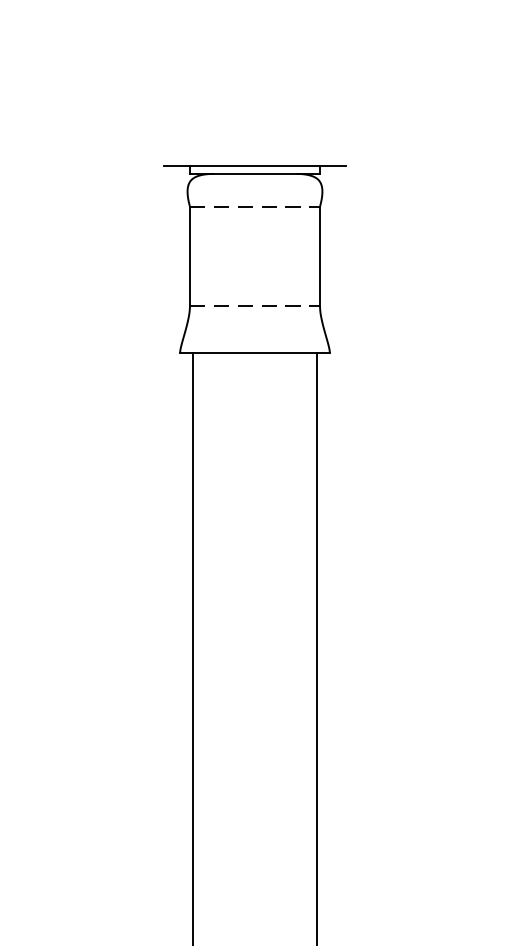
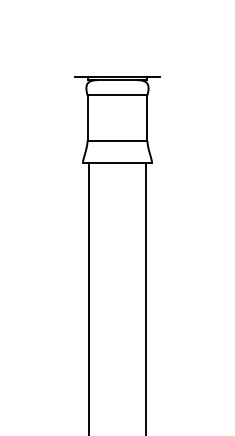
line: (255, 207) -> (117, 95), dashed -> solid
line: (255, 304) -> (117, 140), dashed -> solid

